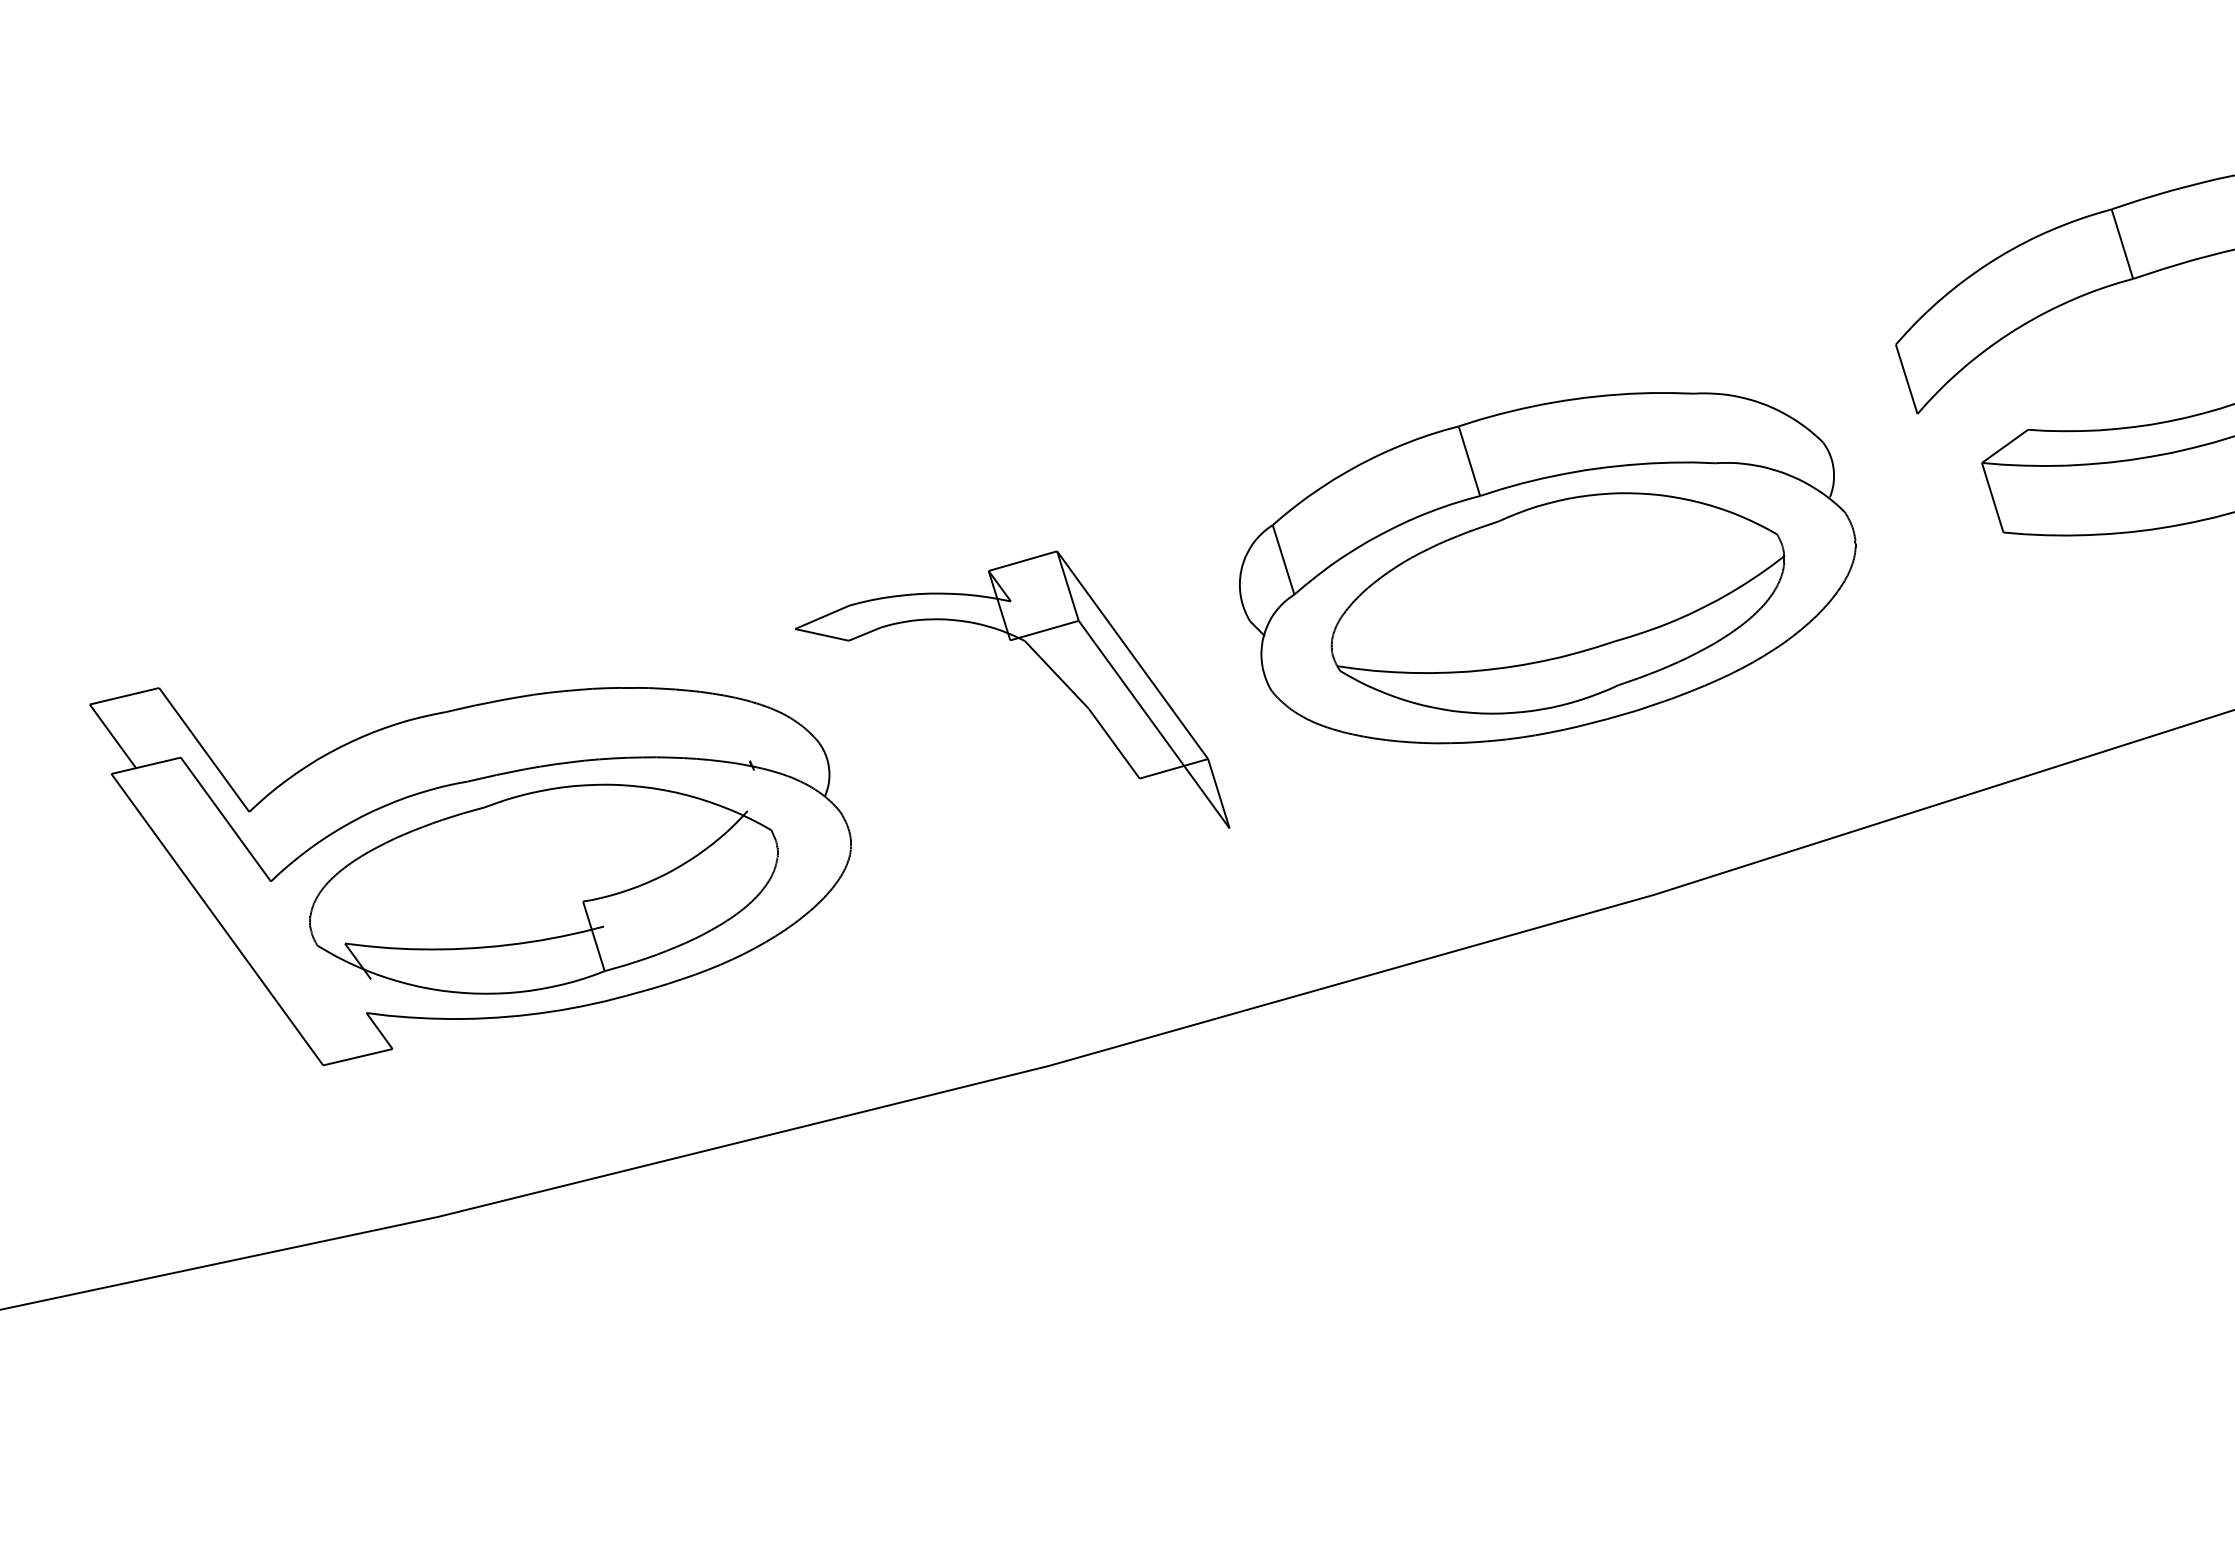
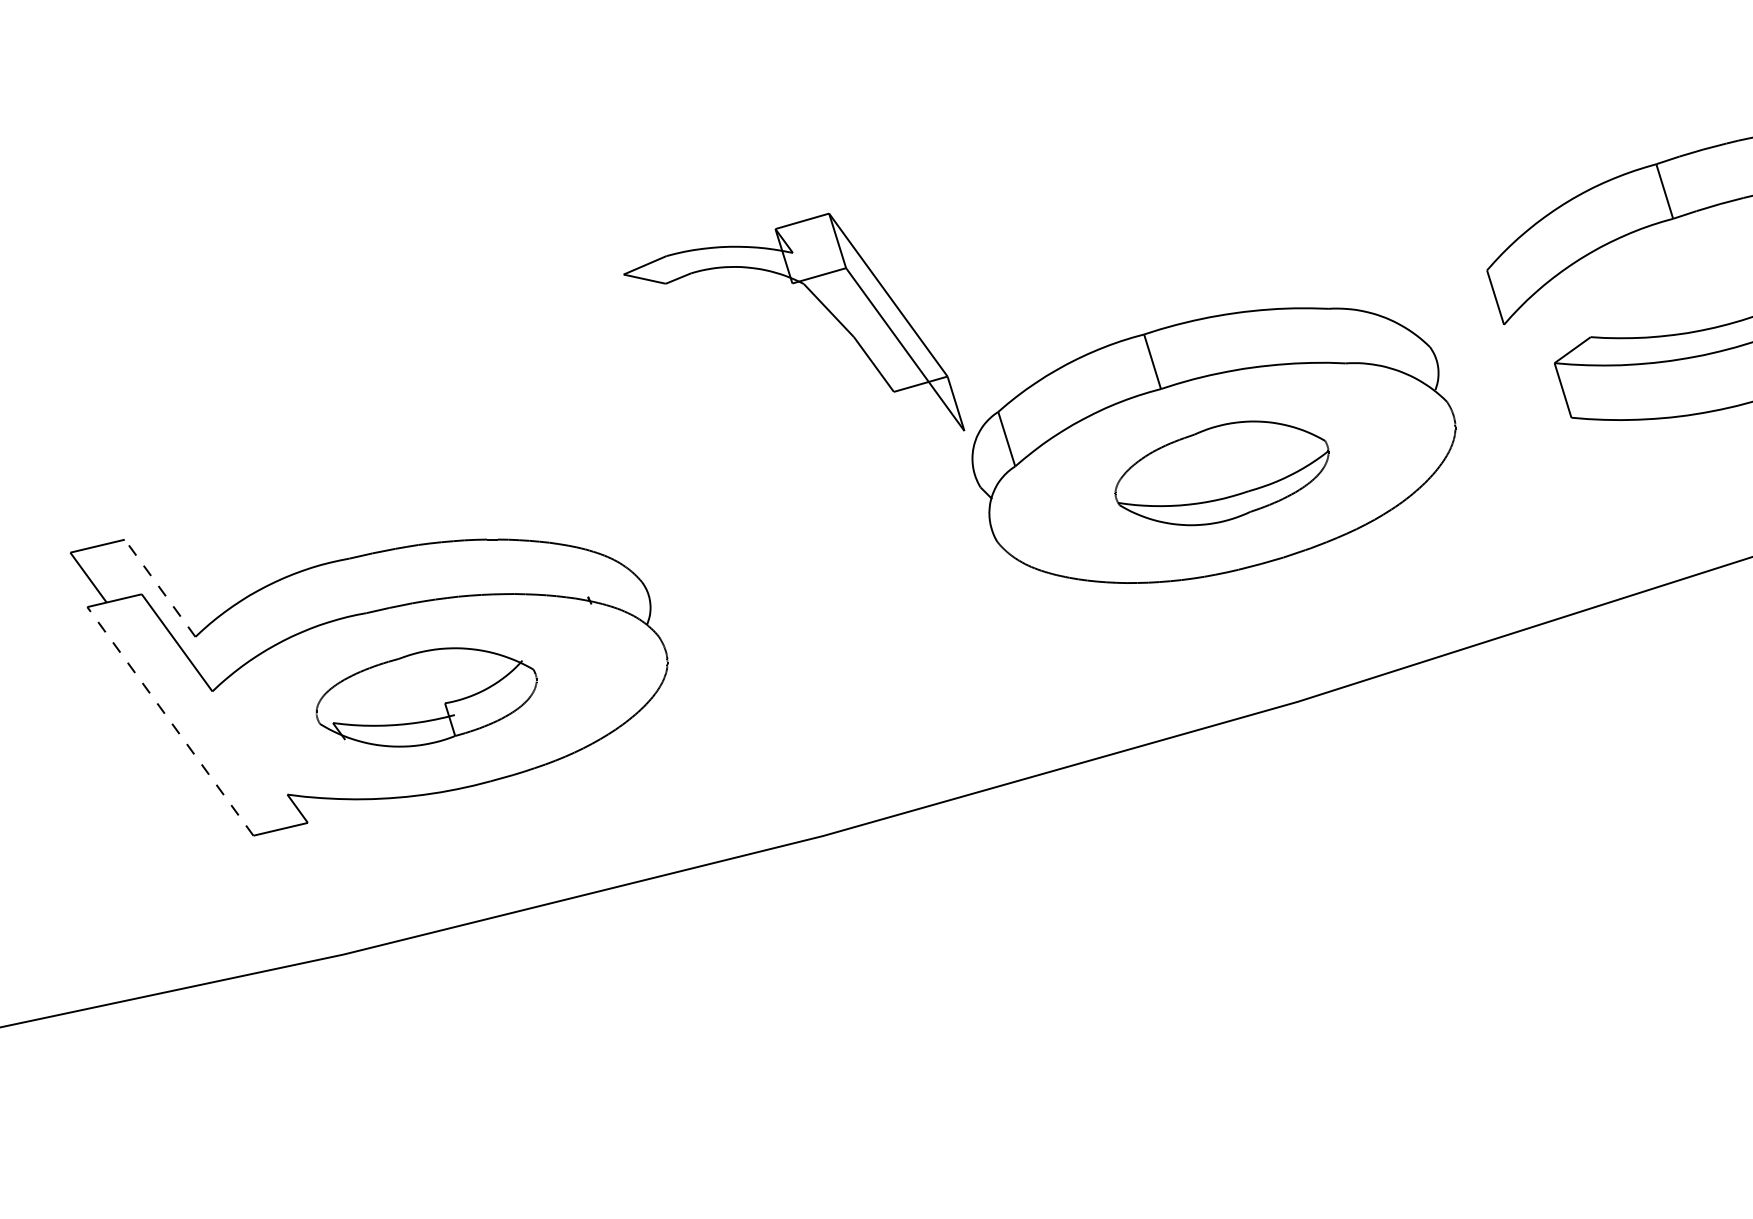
part: (1557, 603) -> (1221, 473), size x0.6
part: (1041, 660) -> (816, 299), moved
line: (204, 749) -> (160, 587), solid -> dashed
part: (543, 888) -> (426, 696), size x0.6
line: (217, 919) -> (170, 721), solid -> dashed

